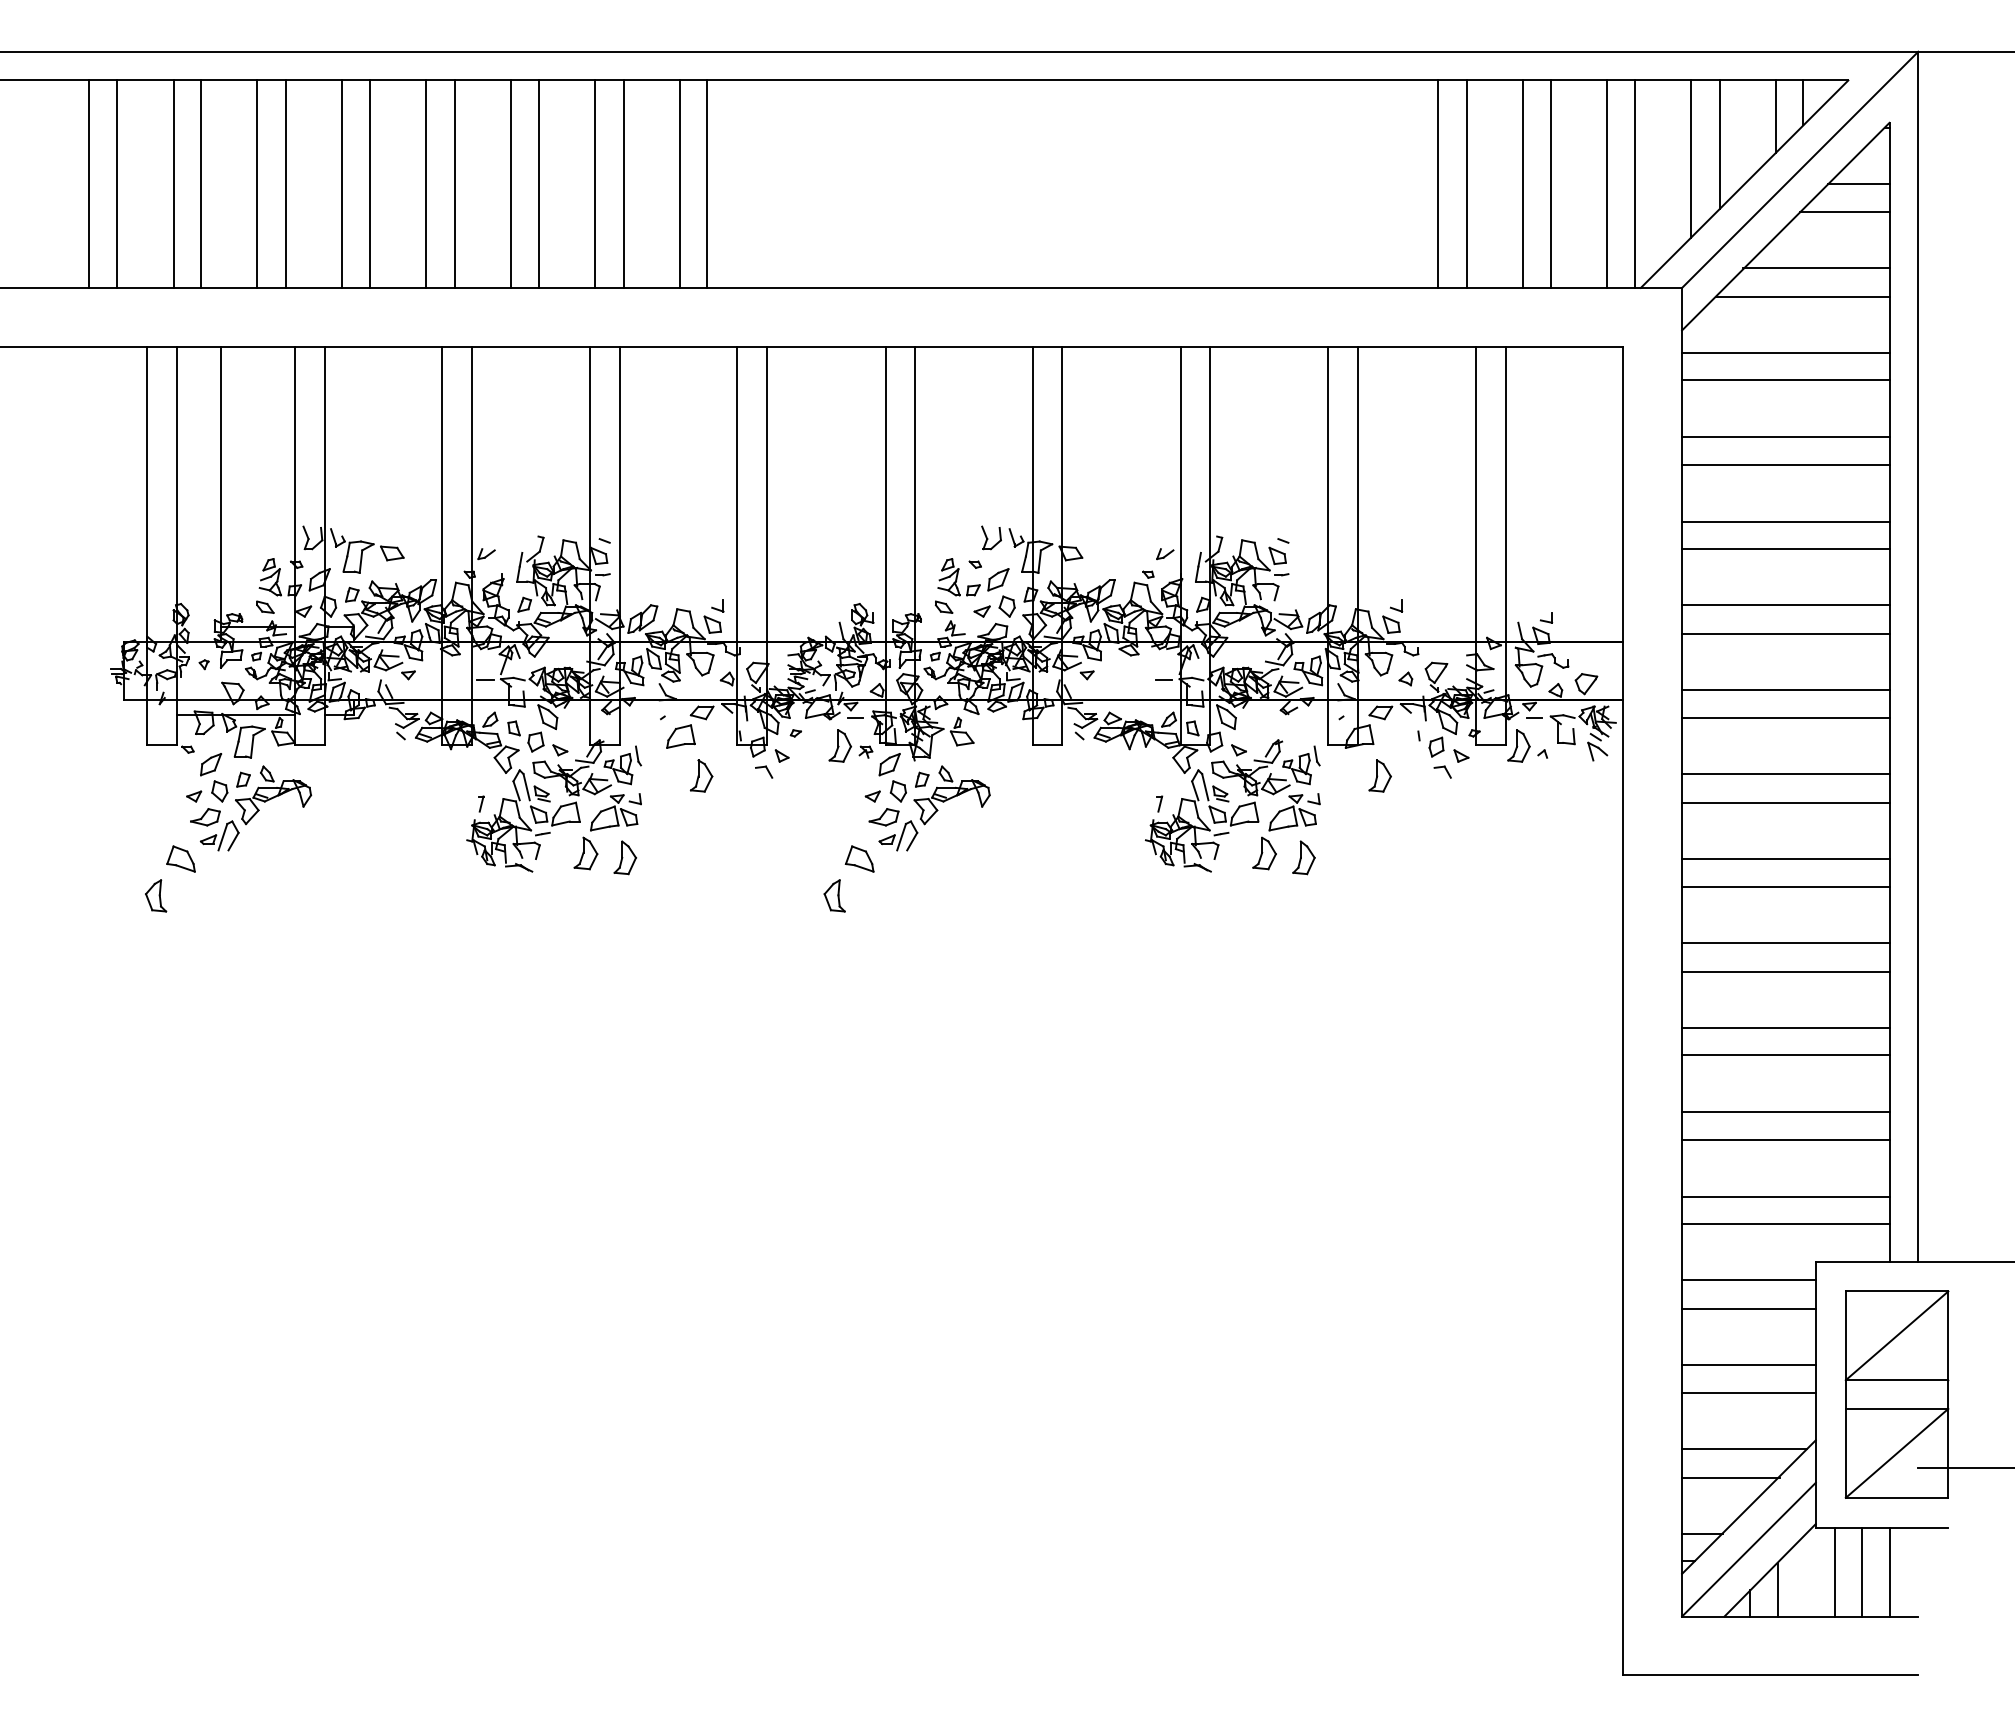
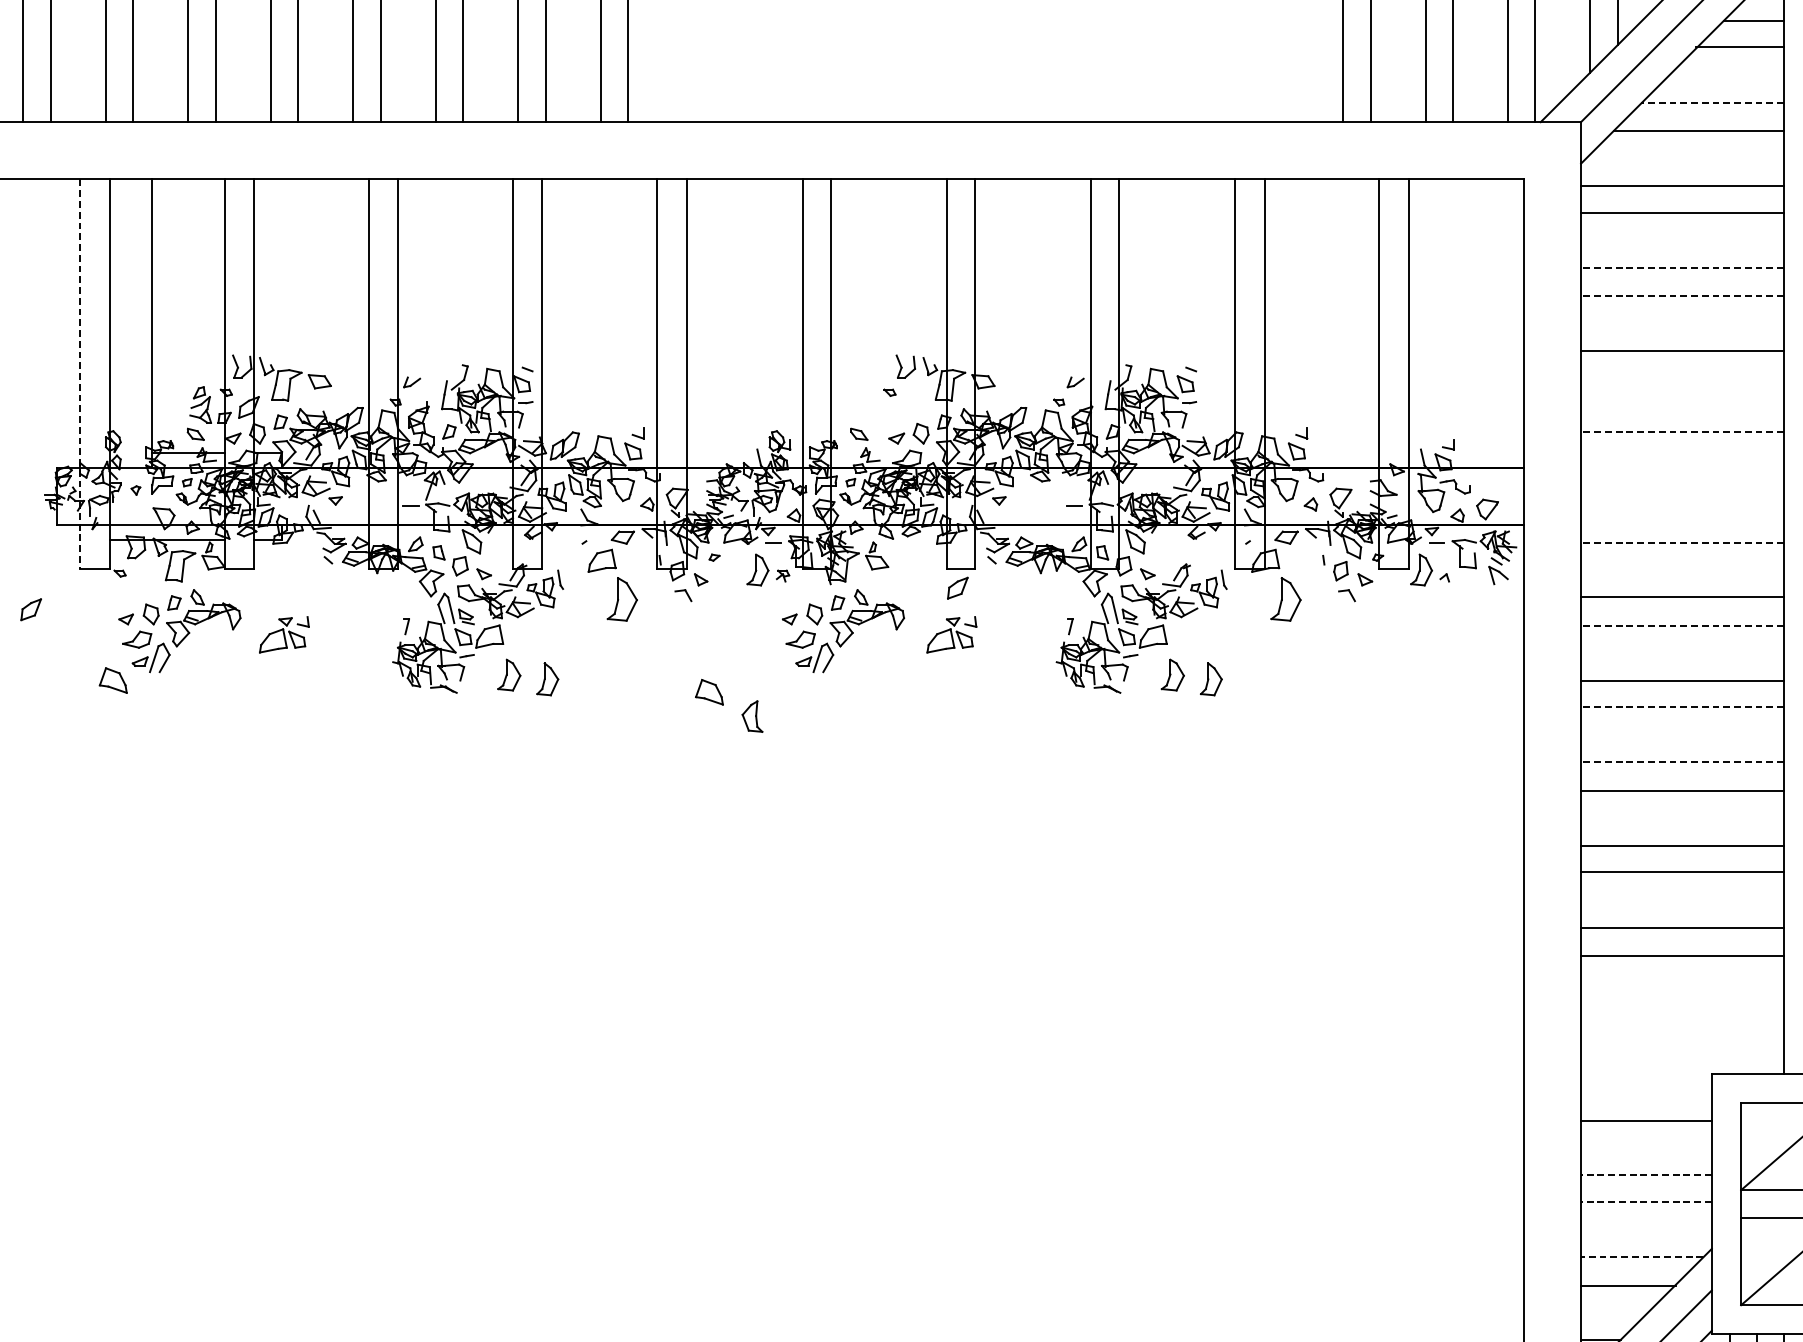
line: (1815, 267) -> (1711, 102), solid -> dashed
line: (1785, 436) -> (1682, 267), solid -> dashed
line: (1785, 465) -> (1682, 295), solid -> dashed
line: (147, 546) -> (80, 374), solid -> dashed
line: (1785, 549) -> (1682, 377), removed
part: (975, 584) -> (890, 412), removed
line: (1785, 605) -> (1682, 432), solid -> dashed
line: (1785, 634) -> (1682, 461), removed
line: (1785, 690) -> (1682, 515), removed
line: (1785, 717) -> (1682, 542), solid -> dashed
part: (211, 764) -> (31, 609), moved
part: (889, 764) -> (957, 588), moved
part: (701, 775) -> (622, 598), size x1.4
part: (1379, 775) -> (1285, 598), size x1.4
line: (1785, 802) -> (1682, 625), solid -> dashed
part: (615, 812) -> (283, 635), moved
part: (1294, 812) -> (951, 635), moved
part: (859, 858) -> (709, 691), moved
line: (1785, 886) -> (1682, 707), solid -> dashed
part: (156, 895) -> (89, 716), removed
line: (1785, 942) -> (1682, 762), solid -> dashed
line: (1785, 1196) -> (1682, 1010), removed
line: (1785, 1224) -> (1682, 1037), removed
line: (1748, 1280) -> (1645, 1092), removed
line: (1748, 1365) -> (1645, 1175), solid -> dashed
line: (1748, 1392) -> (1645, 1202), solid -> dashed
line: (1744, 1448) -> (1642, 1256), solid -> dashed

